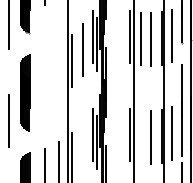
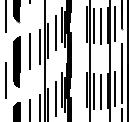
line: (59, 69) -> (39, 46), added
line: (44, 77) -> (29, 51), added
line: (141, 137) -> (94, 91), added
line: (83, 147) -> (55, 98), added

